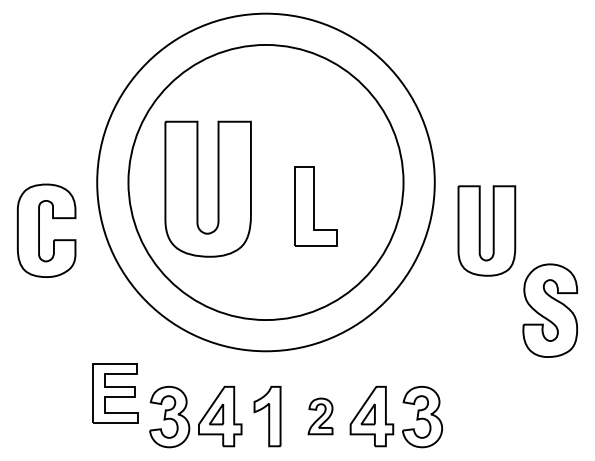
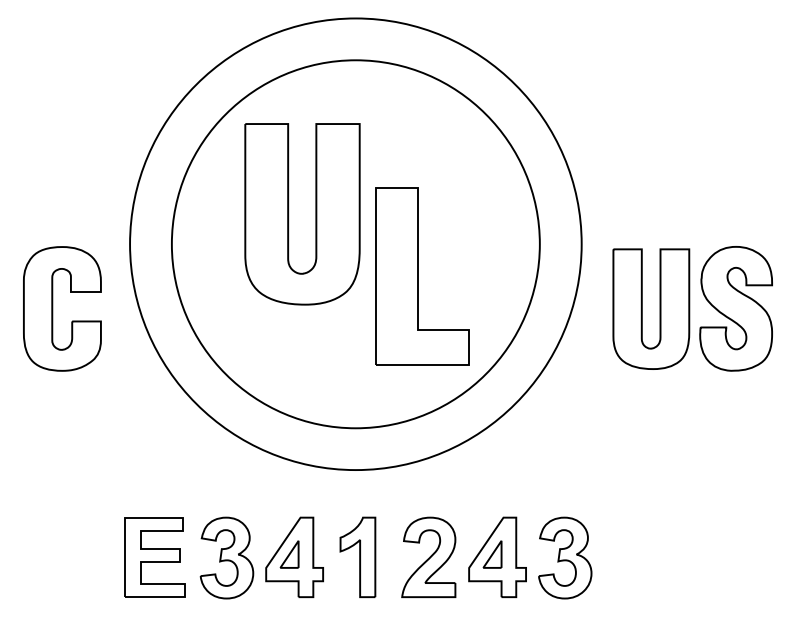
part: (198, 189) -> (289, 214), moved
part: (315, 206) -> (422, 276), size x1.67
part: (549, 310) -> (735, 308), moved
part: (115, 393) -> (154, 557), moved
part: (320, 415) -> (428, 556), size x1.67

